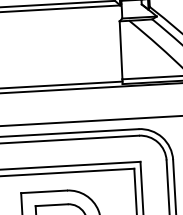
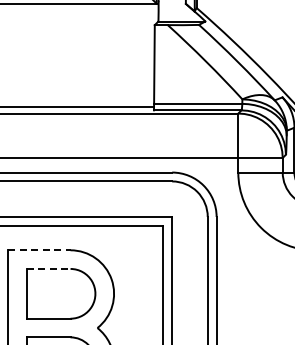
line: (44, 191) -> (39, 250), solid -> dashed
line: (51, 204) -> (48, 268), solid -> dashed

